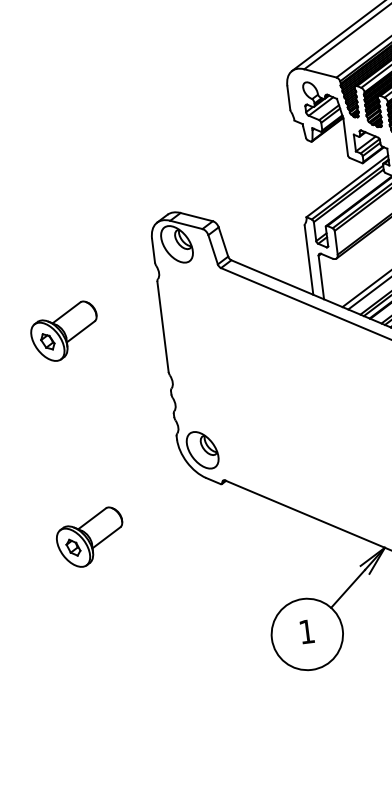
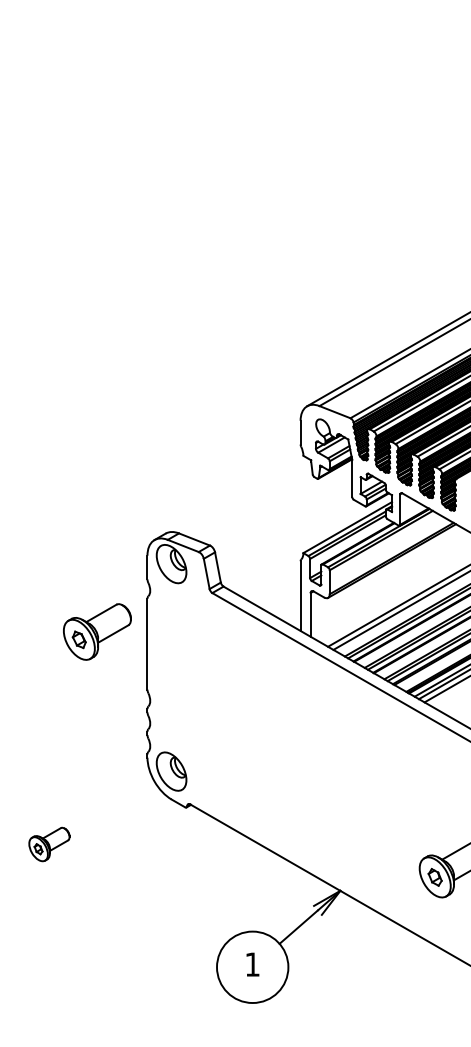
part: (64, 331) -> (97, 631), moved
part: (90, 537) -> (49, 844), size x0.6

